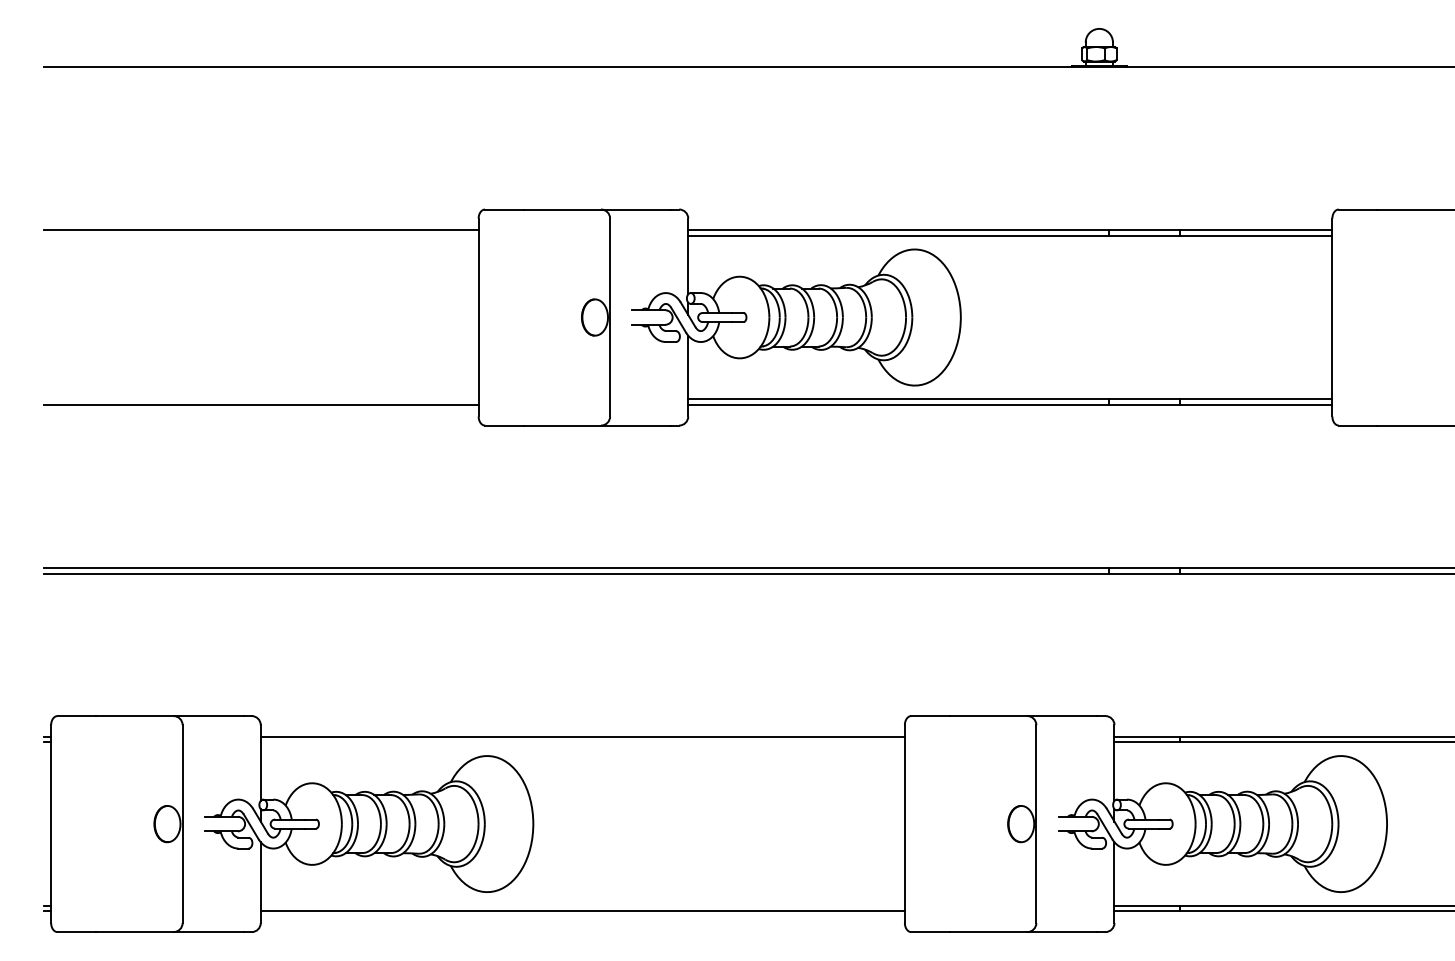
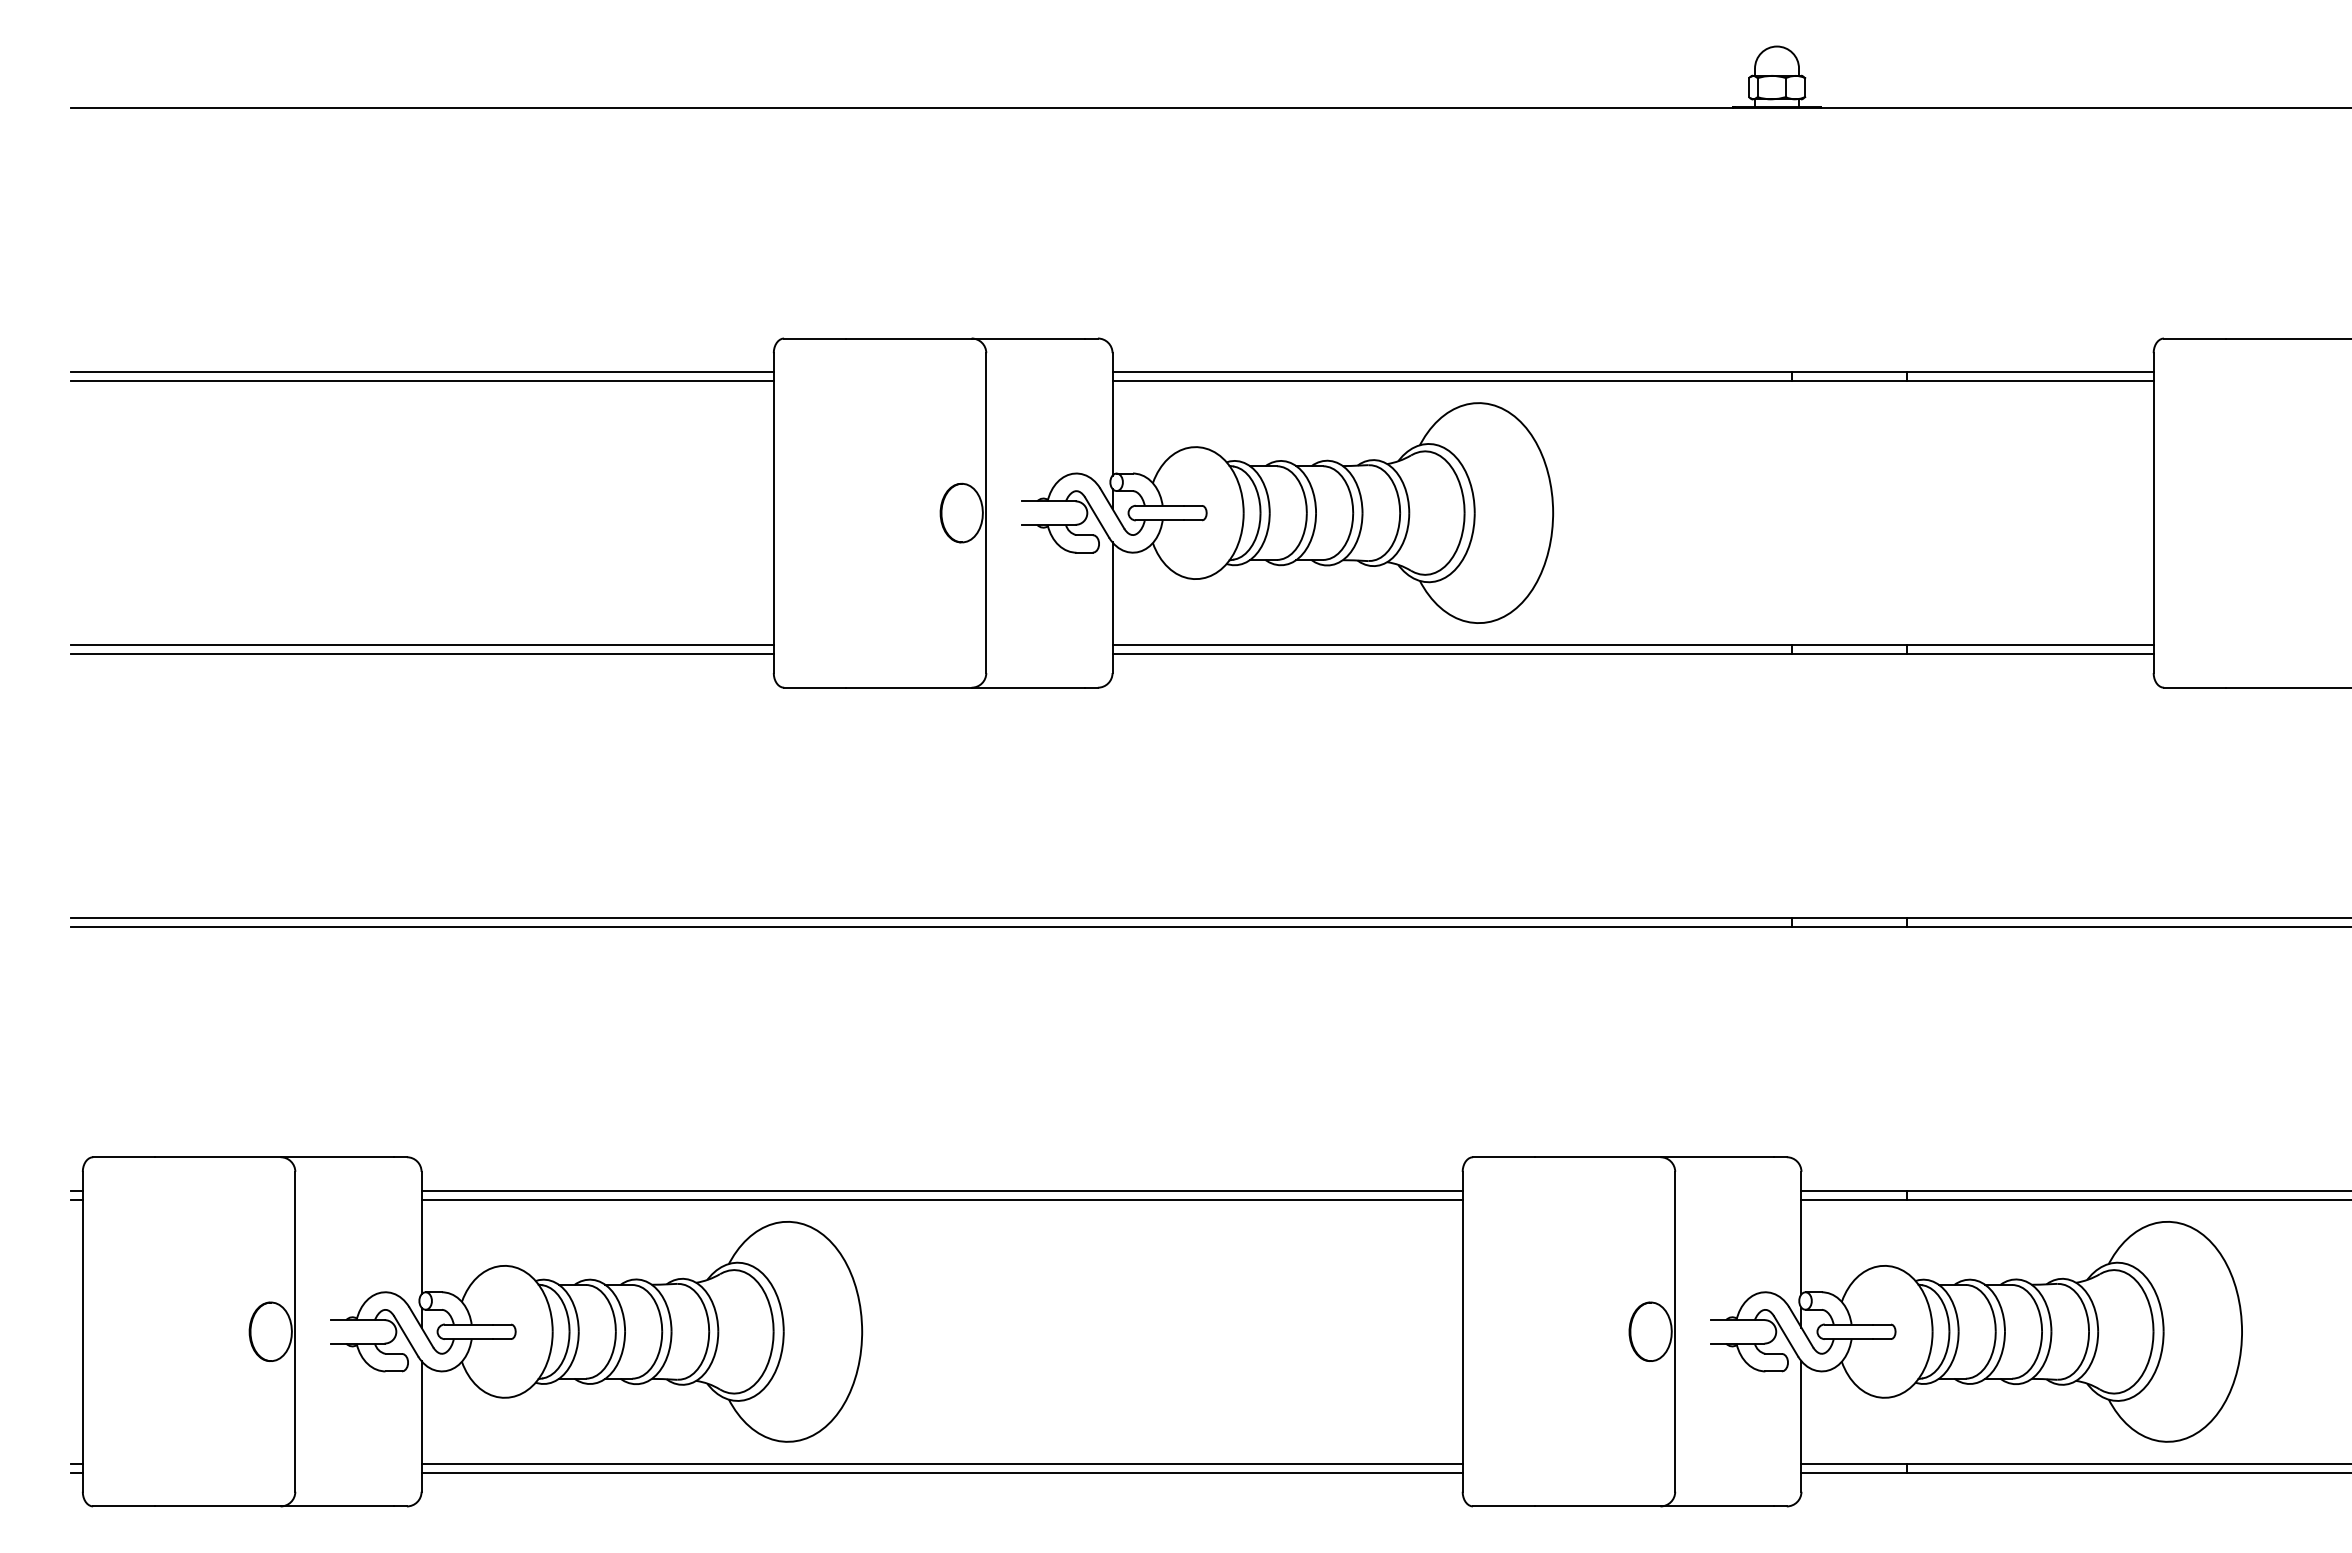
line: (260, 235) -> (421, 380), added
line: (260, 399) -> (421, 645), added
line: (582, 742) -> (941, 1199), added
line: (582, 905) -> (941, 1463), added

